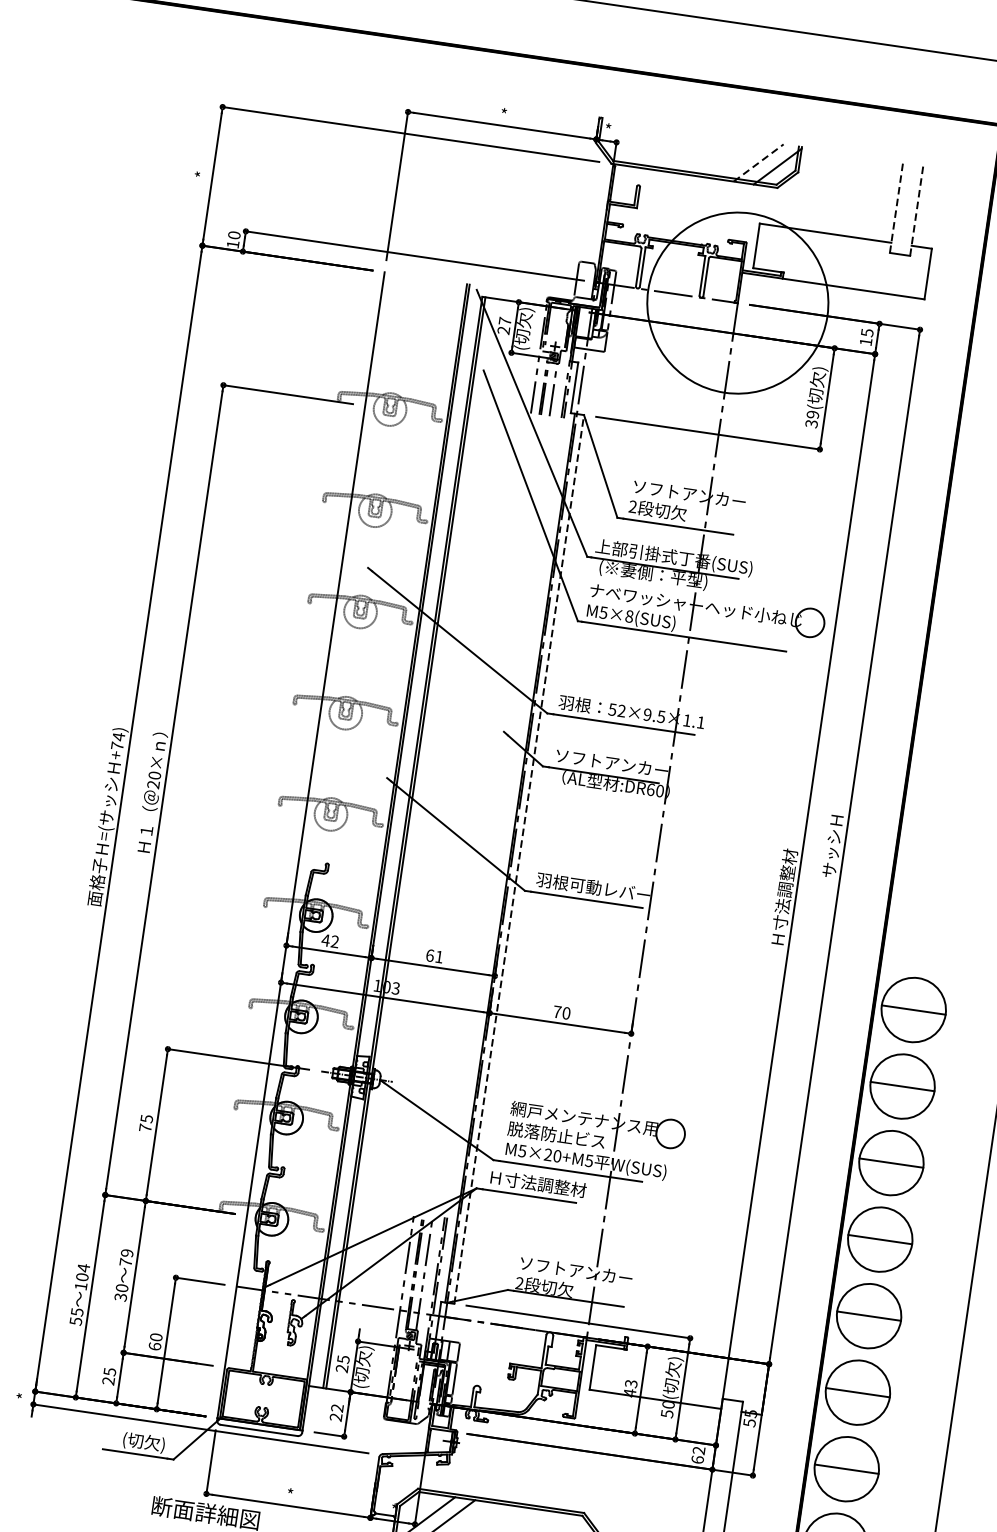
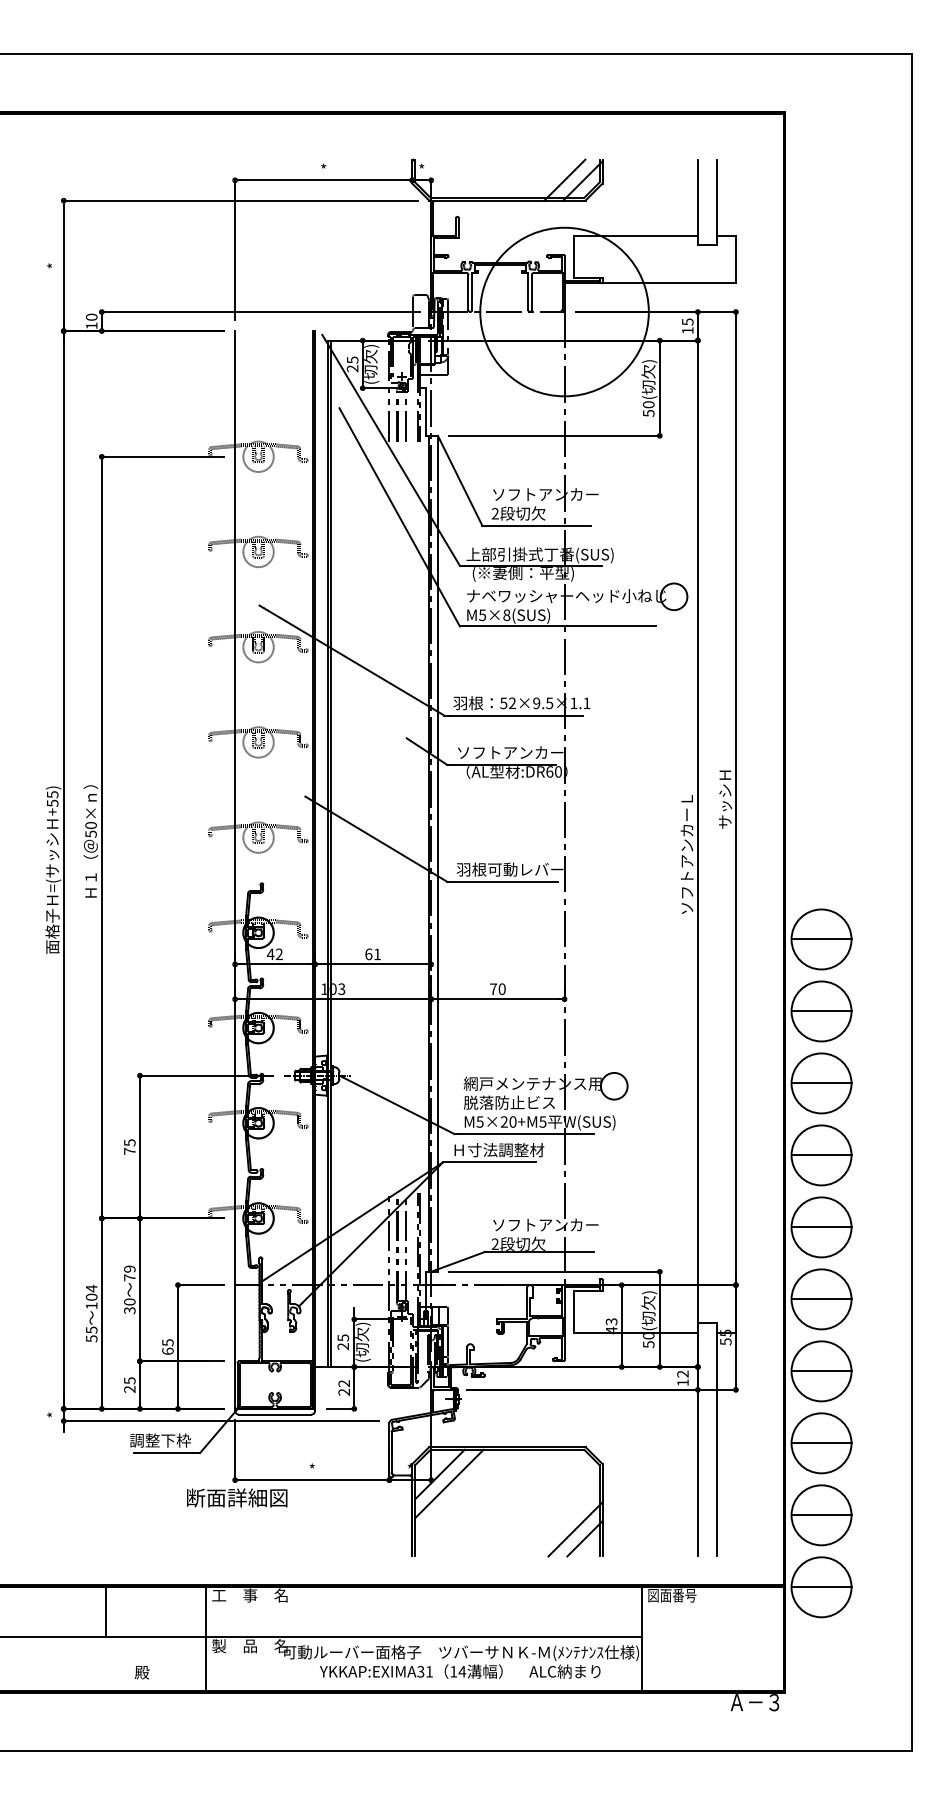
line: (758, 163) -> (564, 180), dashed -> solid
line: (896, 207) -> (697, 202), dashed -> solid
line: (916, 210) -> (716, 202), dashed -> solid
text: (505, 320) -> (352, 359), 27 -> 25
text: (812, 418) -> (648, 408), 39( -> 50(
text: (118, 740) -> (52, 798), +74) -> +55)
text: (152, 783) -> (90, 833), 20× -> 50×
line: (518, 859) -> (437, 853), dashed -> solid
text: (783, 898) -> (686, 854), Ｈ寸法調整材 -> ソフトアンカーＬ
text: (155, 1337) -> (167, 1342), 60 -> 65
text: (132, 1441) -> (159, 1441), (切欠) -> 調整下枠
text: (697, 1459) -> (682, 1382), 62 -> 12

